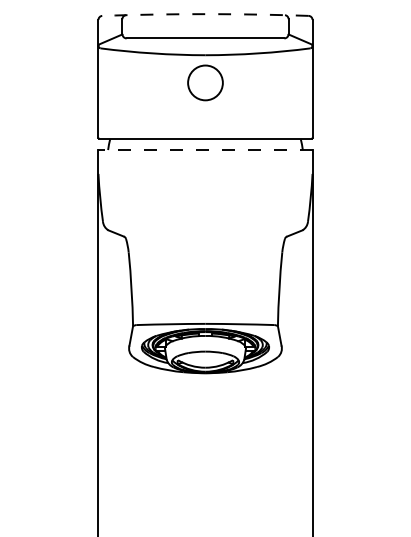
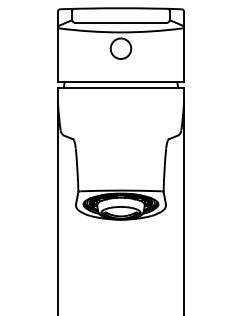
arc: (204, 14) -> (120, 8), dashed -> solid
line: (204, 150) -> (120, 88), dashed -> solid

